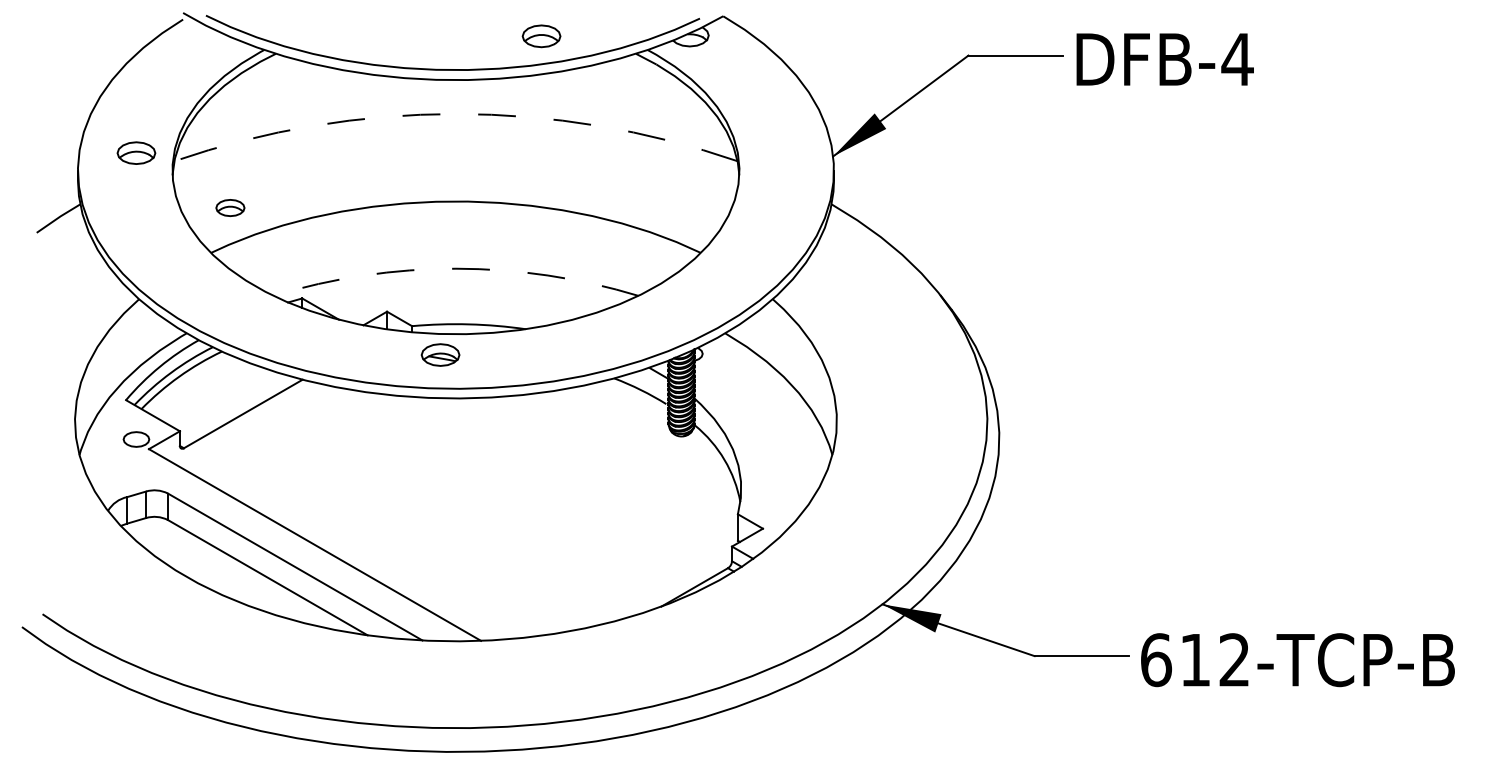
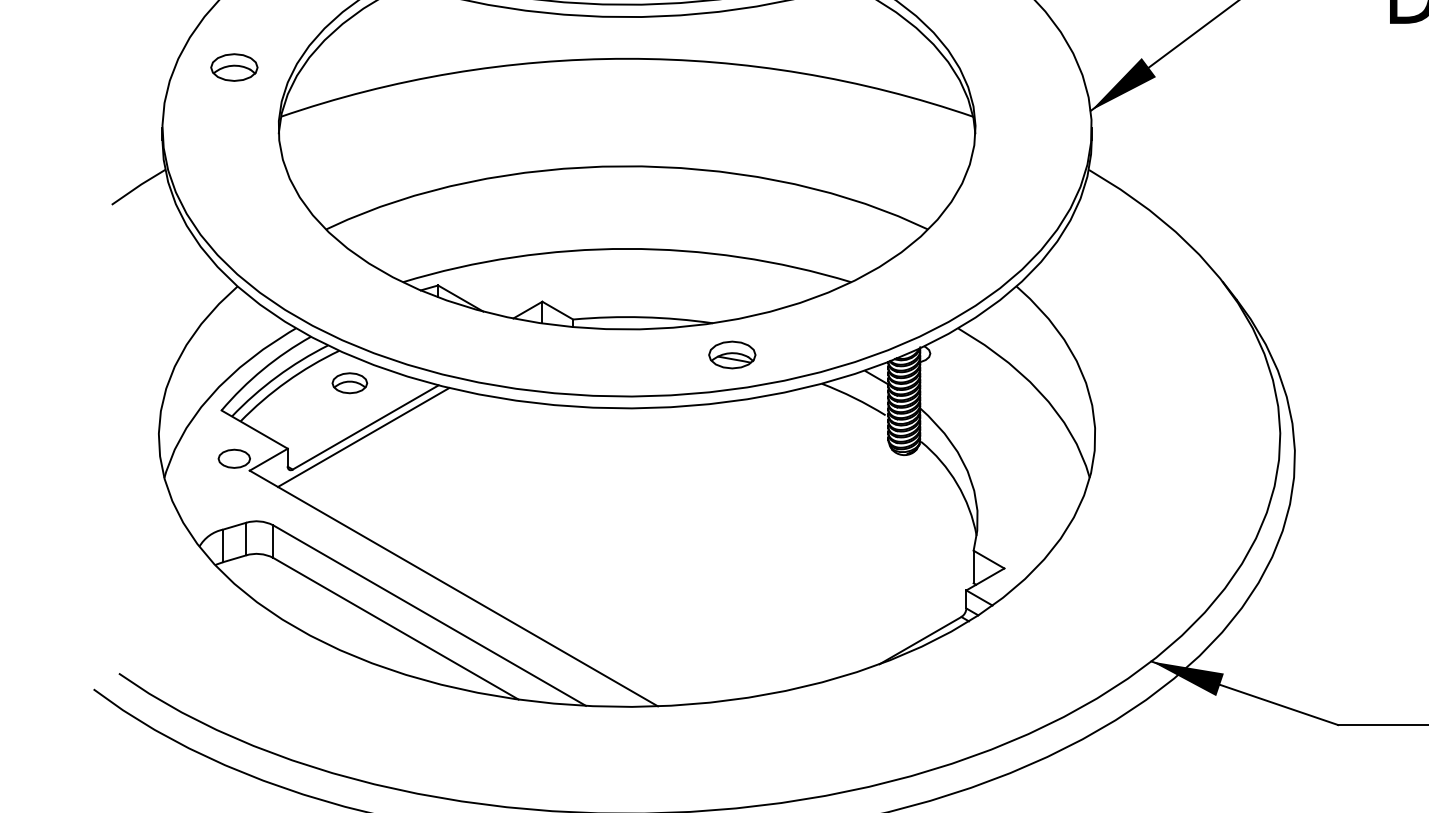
arc: (455, 114) -> (626, 59), dashed -> solid
part: (136, 152) -> (234, 66), moved
part: (230, 207) -> (349, 382), moved
arc: (455, 268) -> (626, 248), dashed -> solid
part: (440, 354) -> (732, 354), moved
line: (241, 421) -> (363, 436), added

